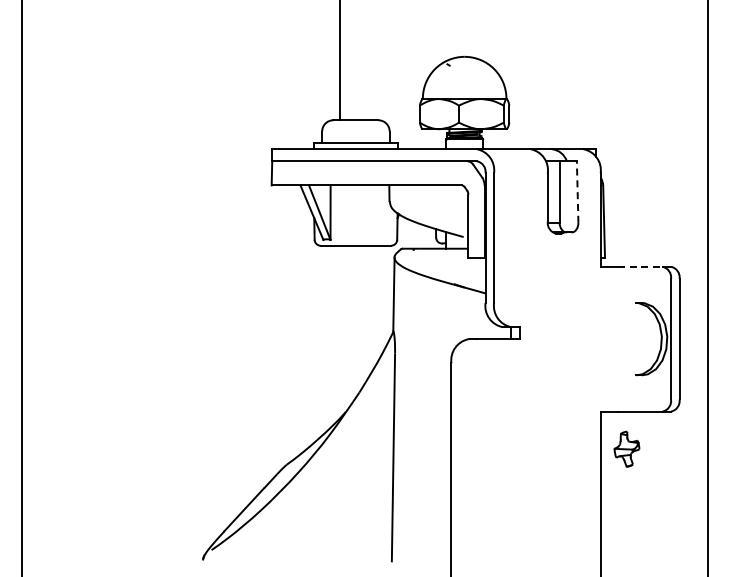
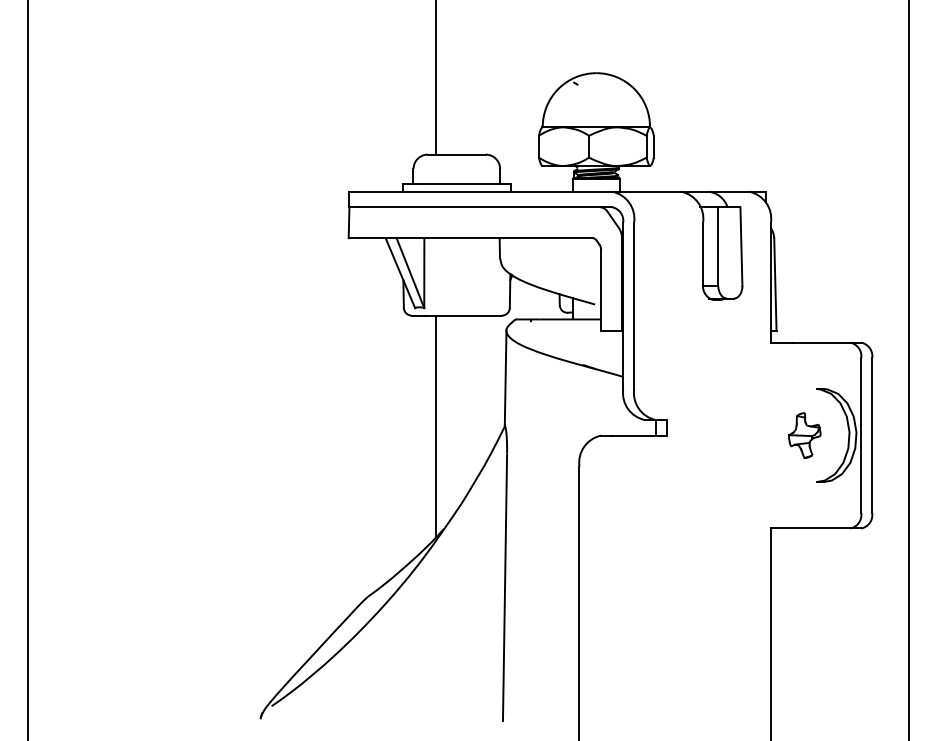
line: (577, 192) -> (741, 247), dashed -> solid
line: (640, 266) -> (822, 342), dashed -> solid
line: (339, 331) -> (435, 425), added
part: (626, 448) -> (804, 434), moved

